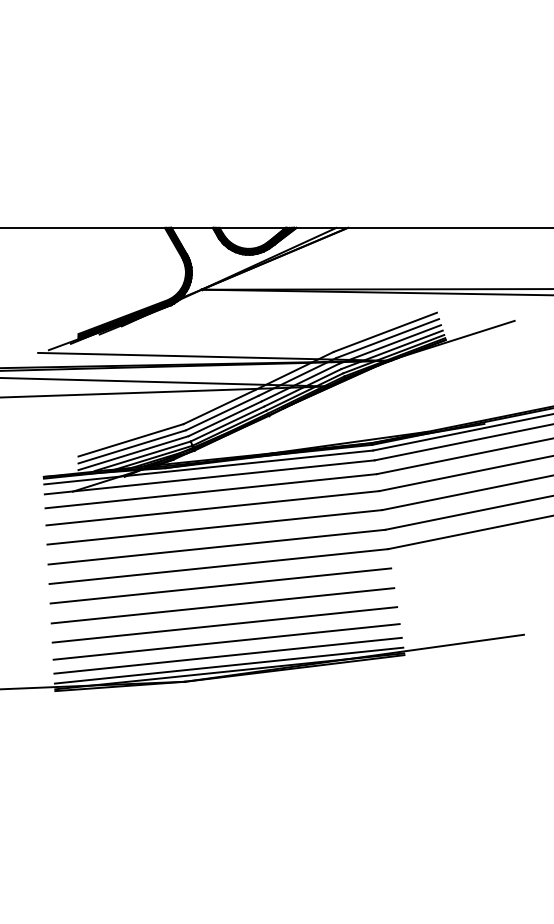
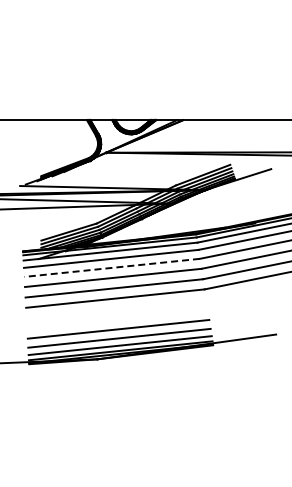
line: (211, 507) -> (111, 267), solid -> dashed
line: (221, 585) -> (116, 308), removed
line: (222, 604) -> (117, 318), removed

